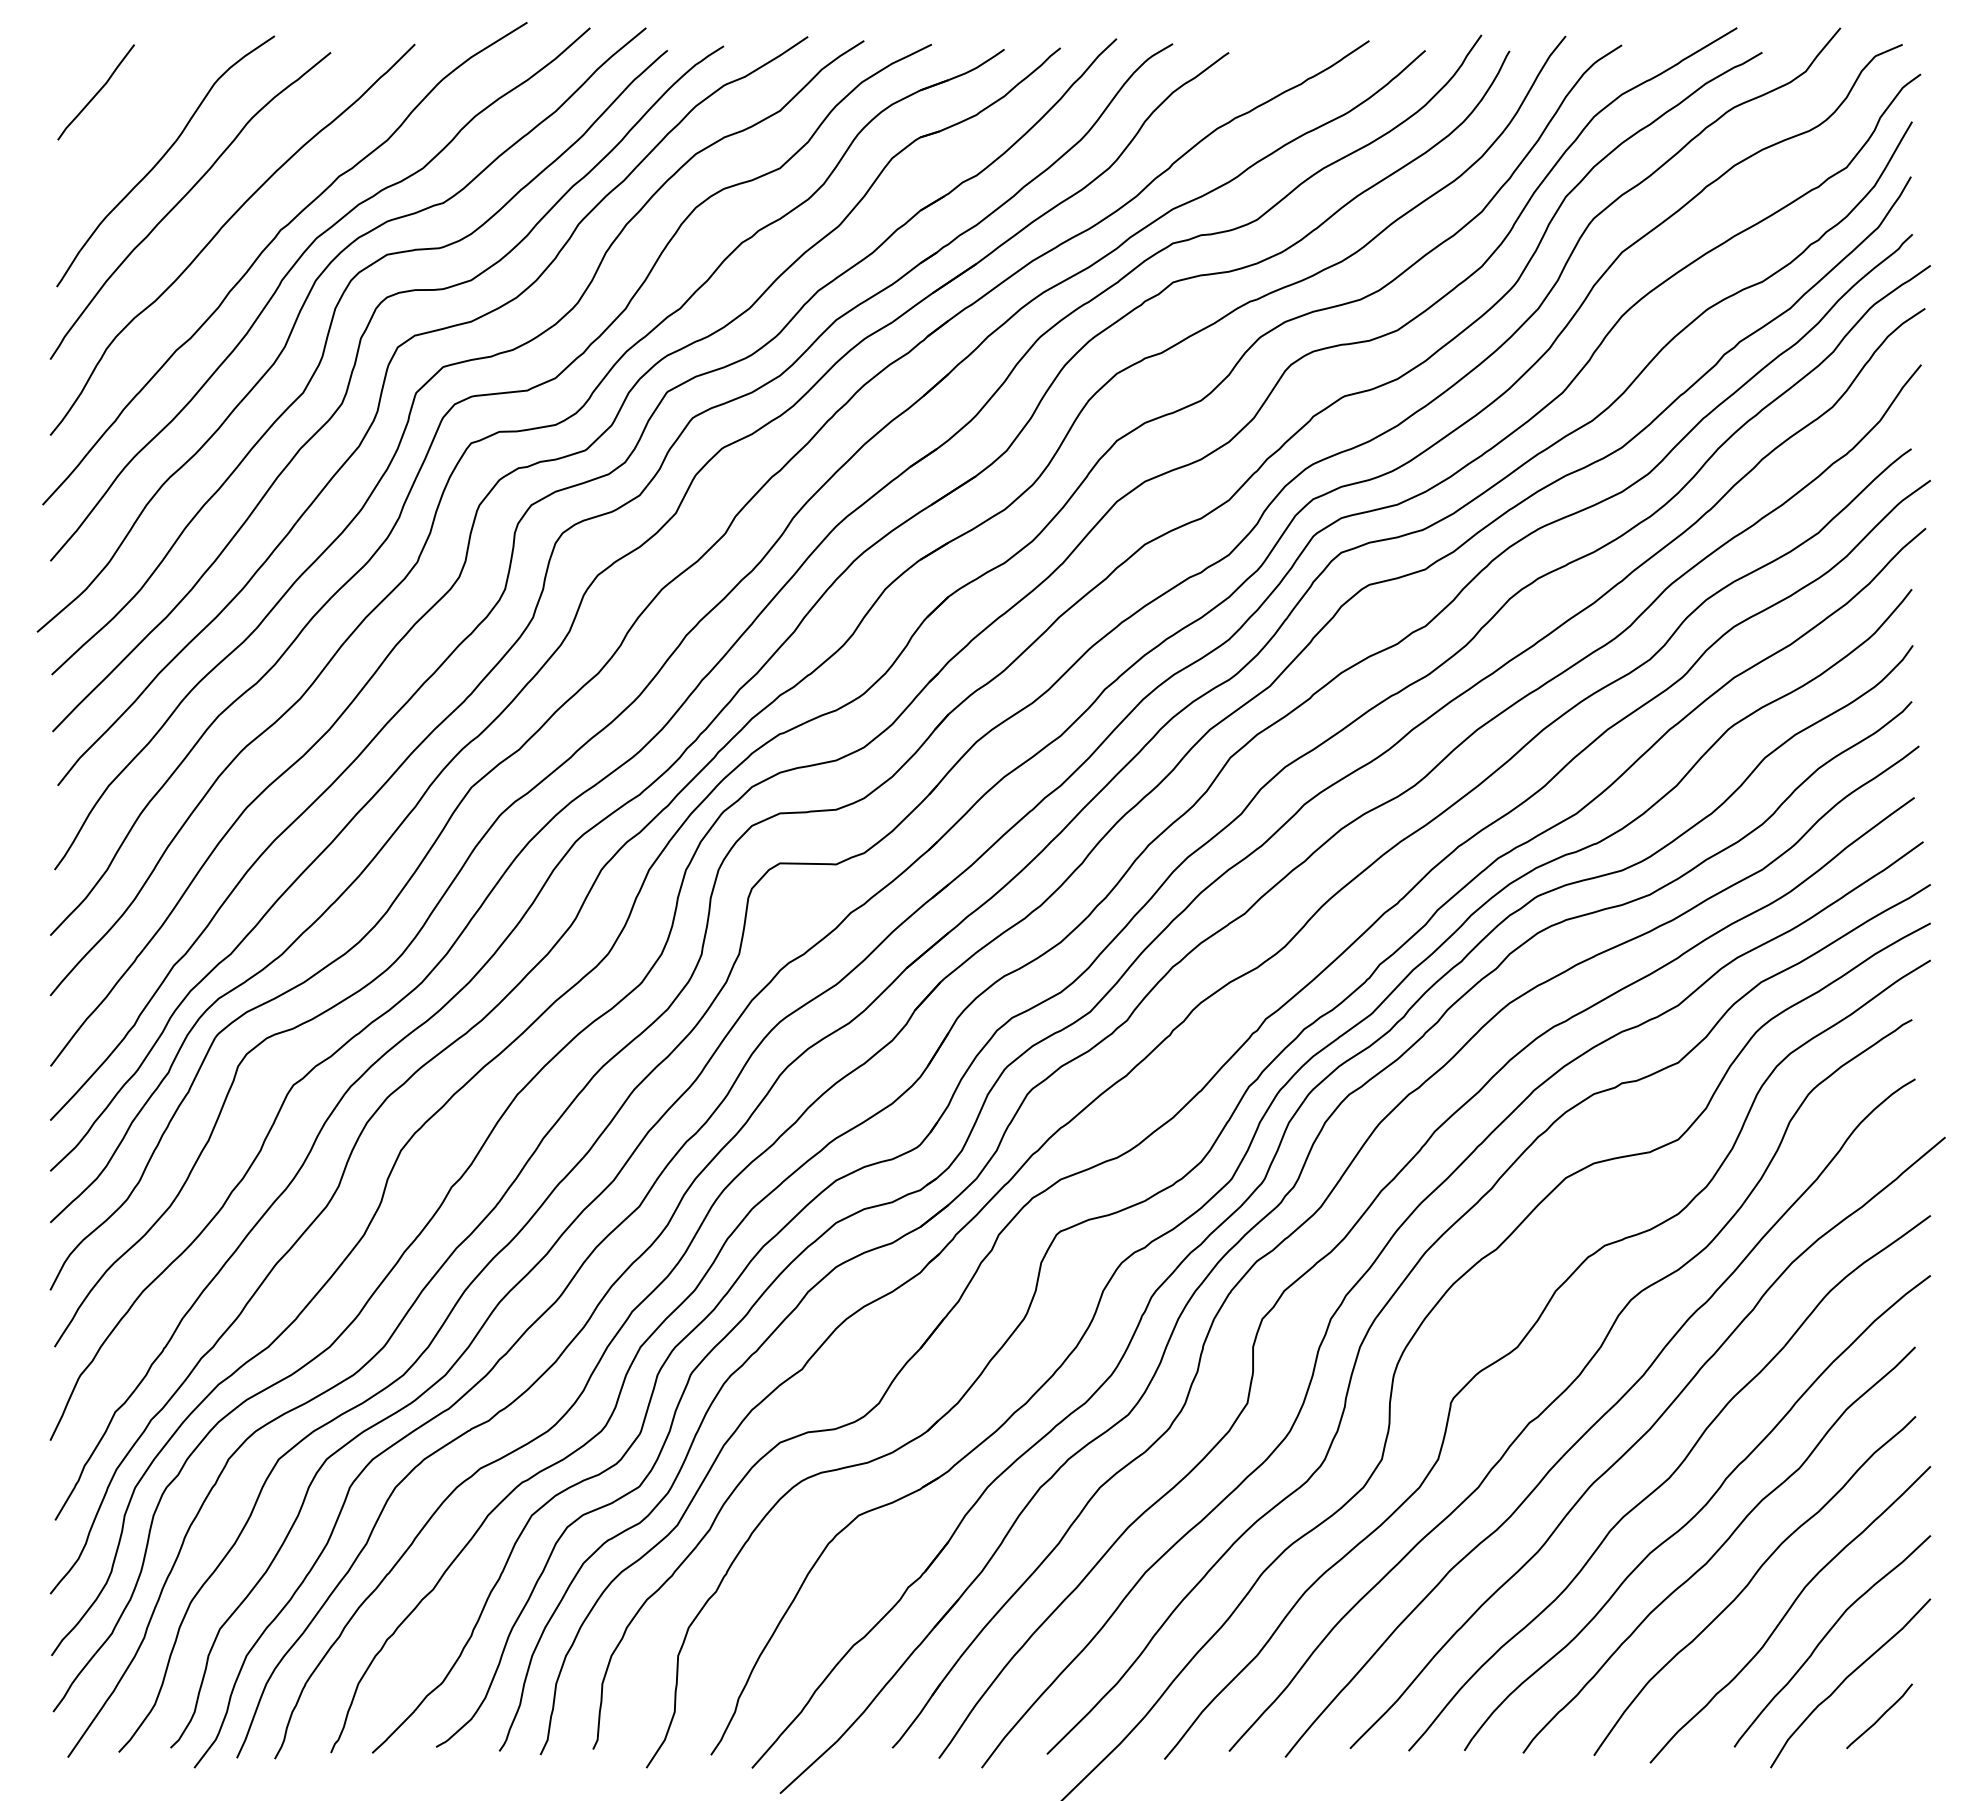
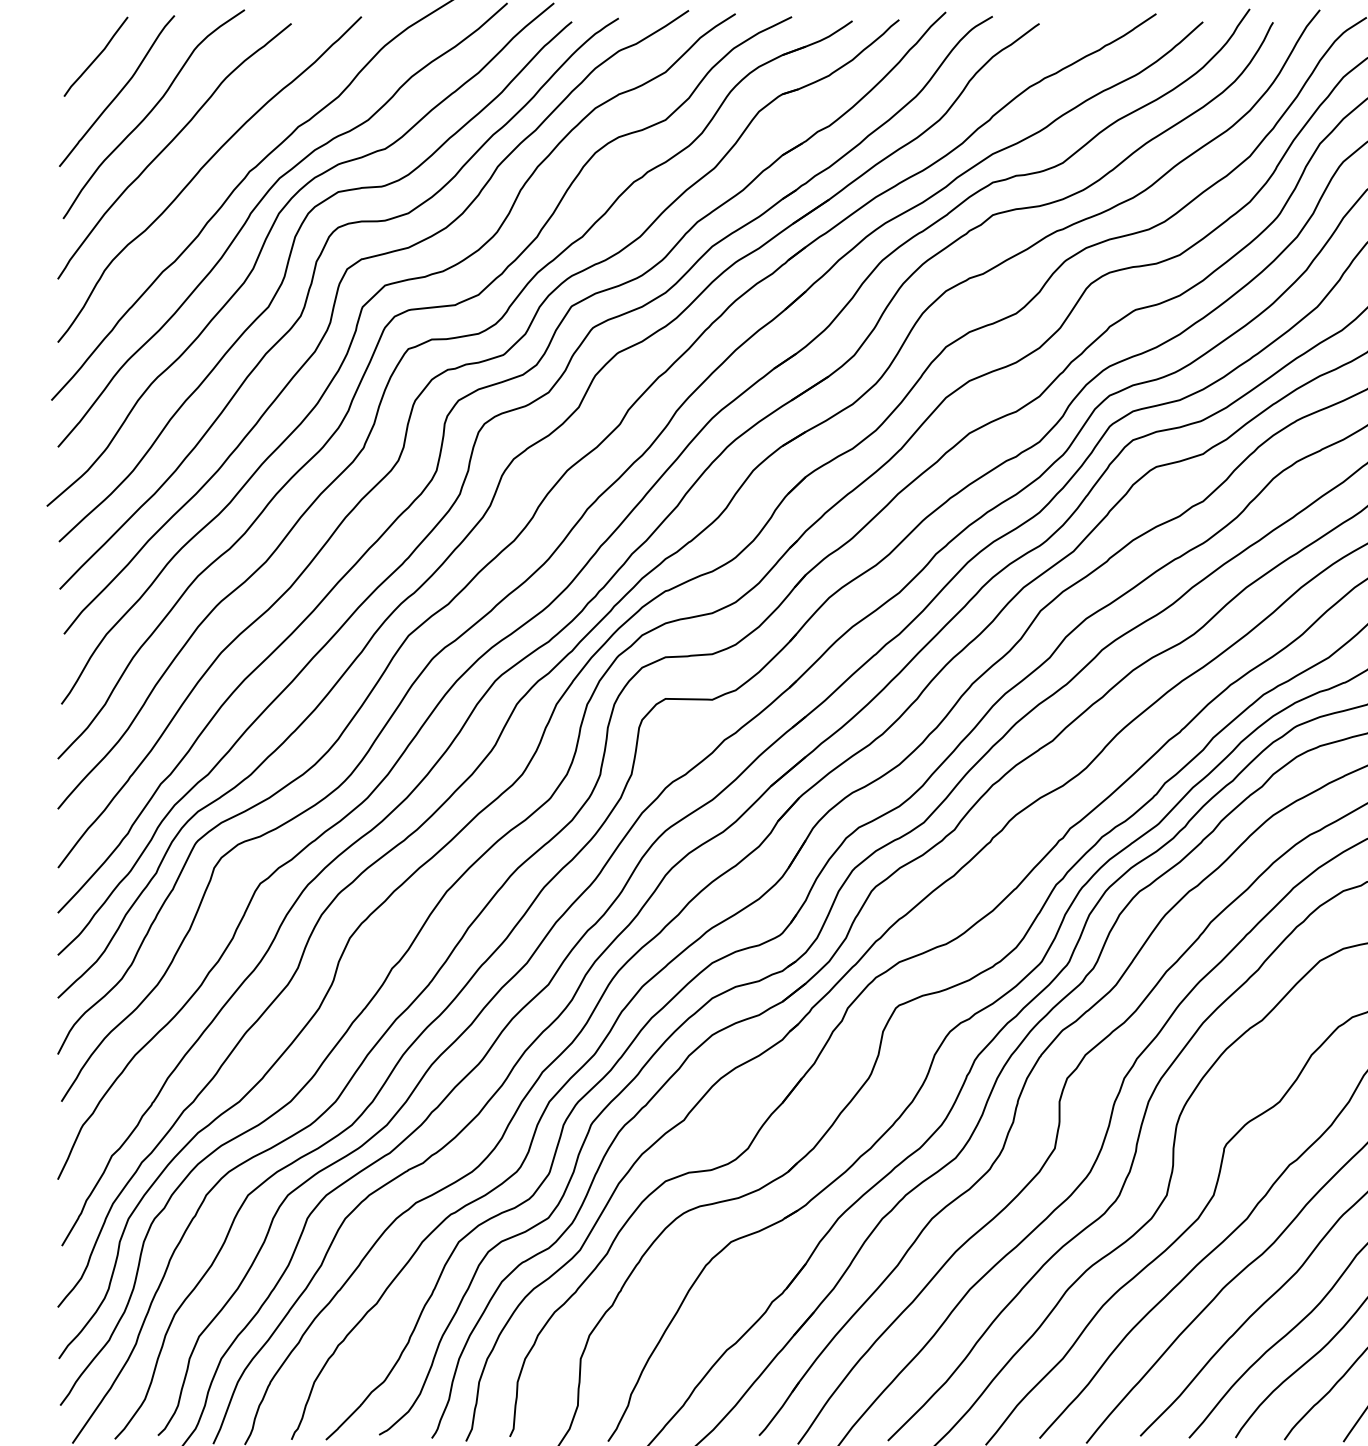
curve: (123, 135) -> (118, 92), added

